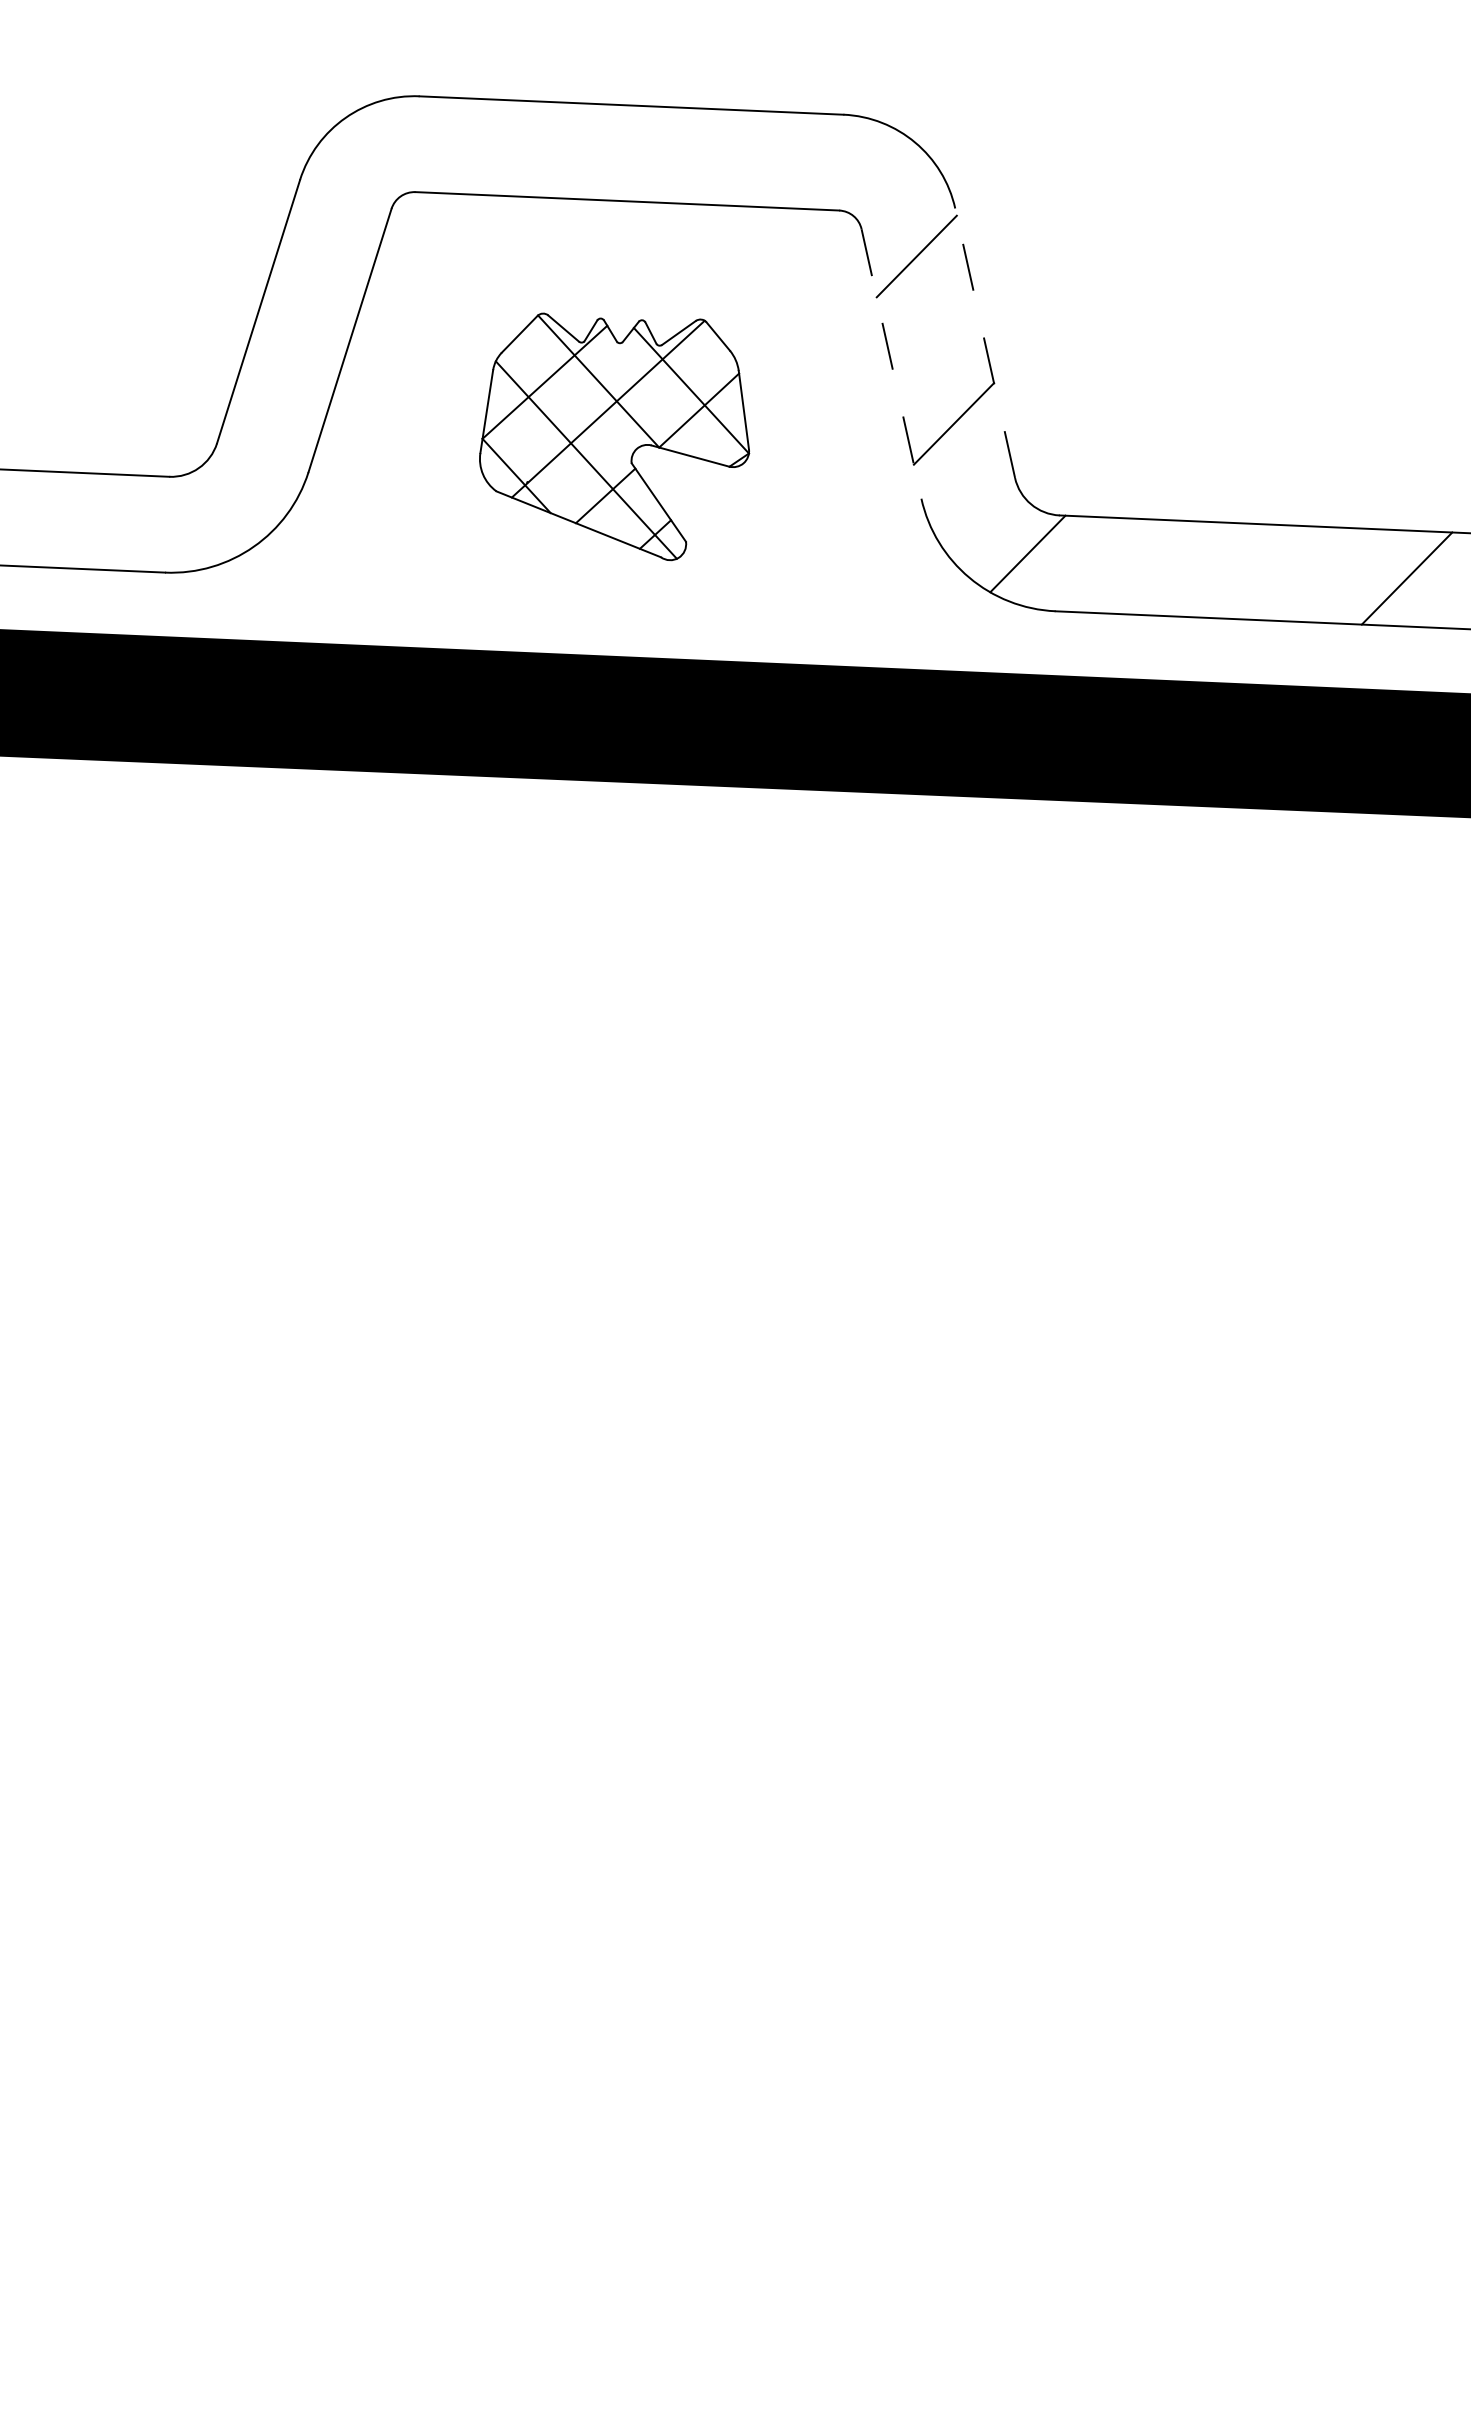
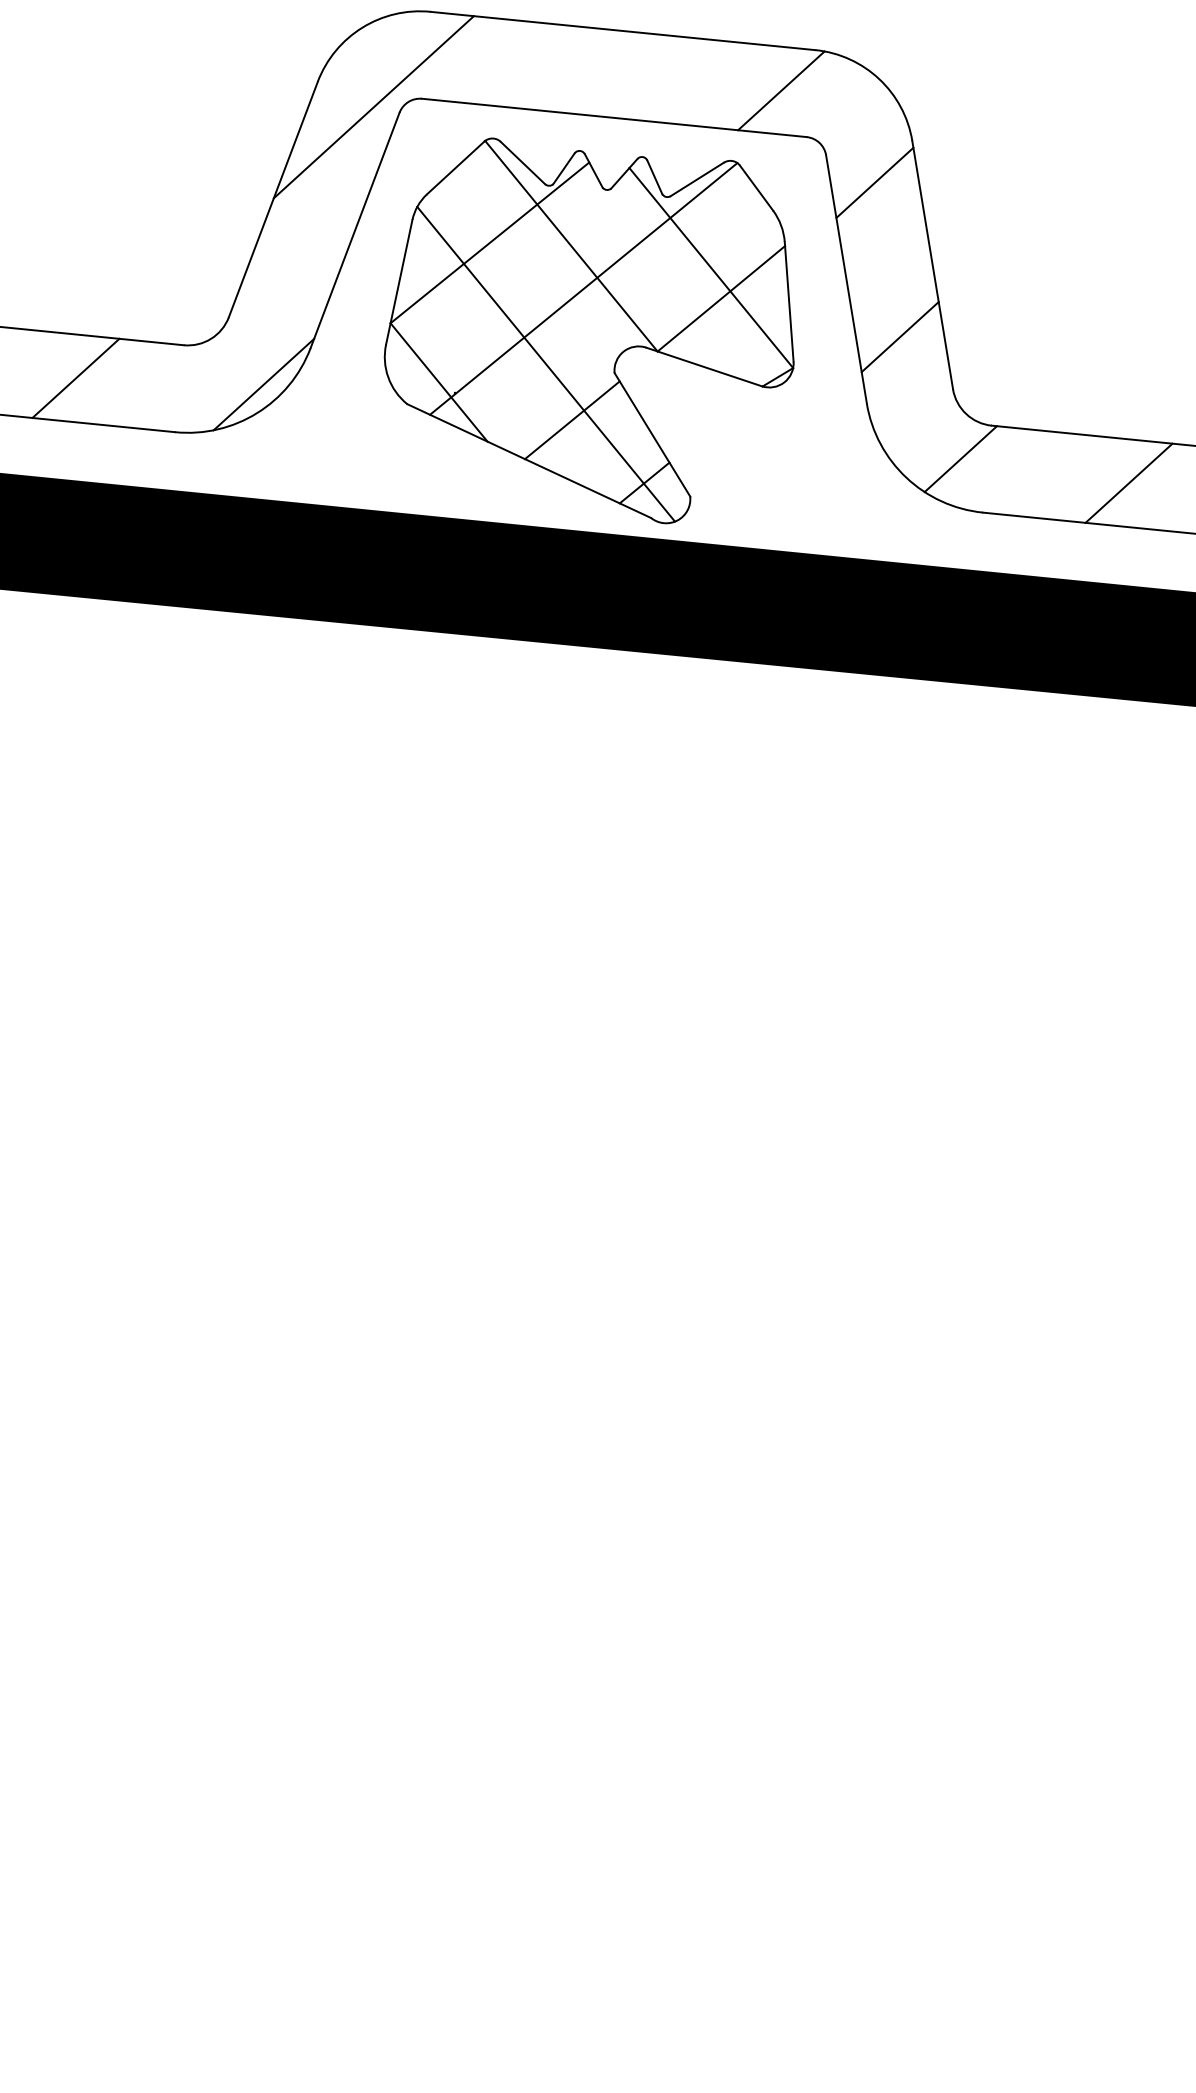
line: (808, 161) -> (781, 90), added
line: (363, 204) -> (374, 107), added
line: (985, 342) -> (933, 264), dashed -> solid
line: (891, 364) -> (846, 279), dashed -> solid
part: (614, 436) -> (590, 331), size x1.67
line: (259, 514) -> (263, 384), added
line: (53, 519) -> (76, 378), added
line: (1213, 570) -> (1128, 483), added

